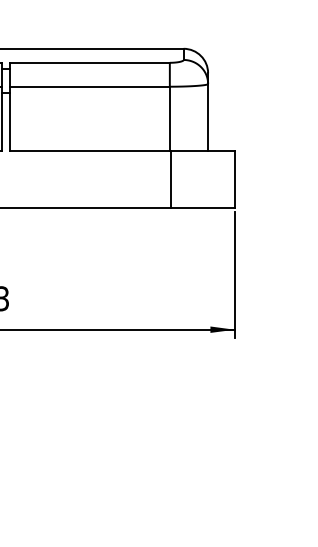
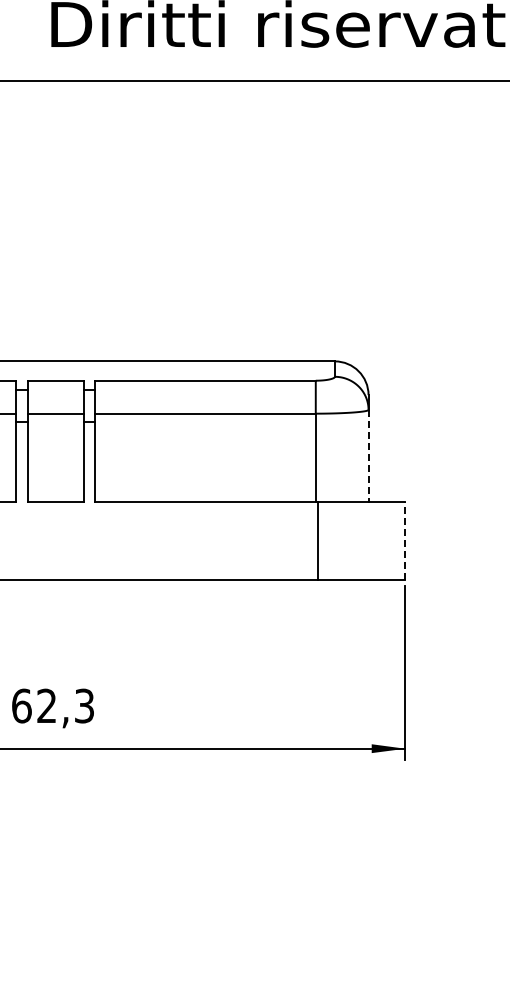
line: (208, 117) -> (368, 455), solid -> dashed
line: (234, 178) -> (405, 540), solid -> dashed

